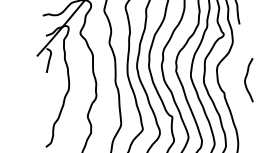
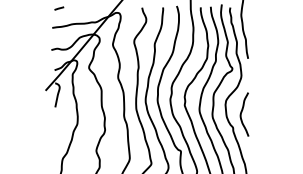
curve: (246, 78) -> (242, 112), moved

